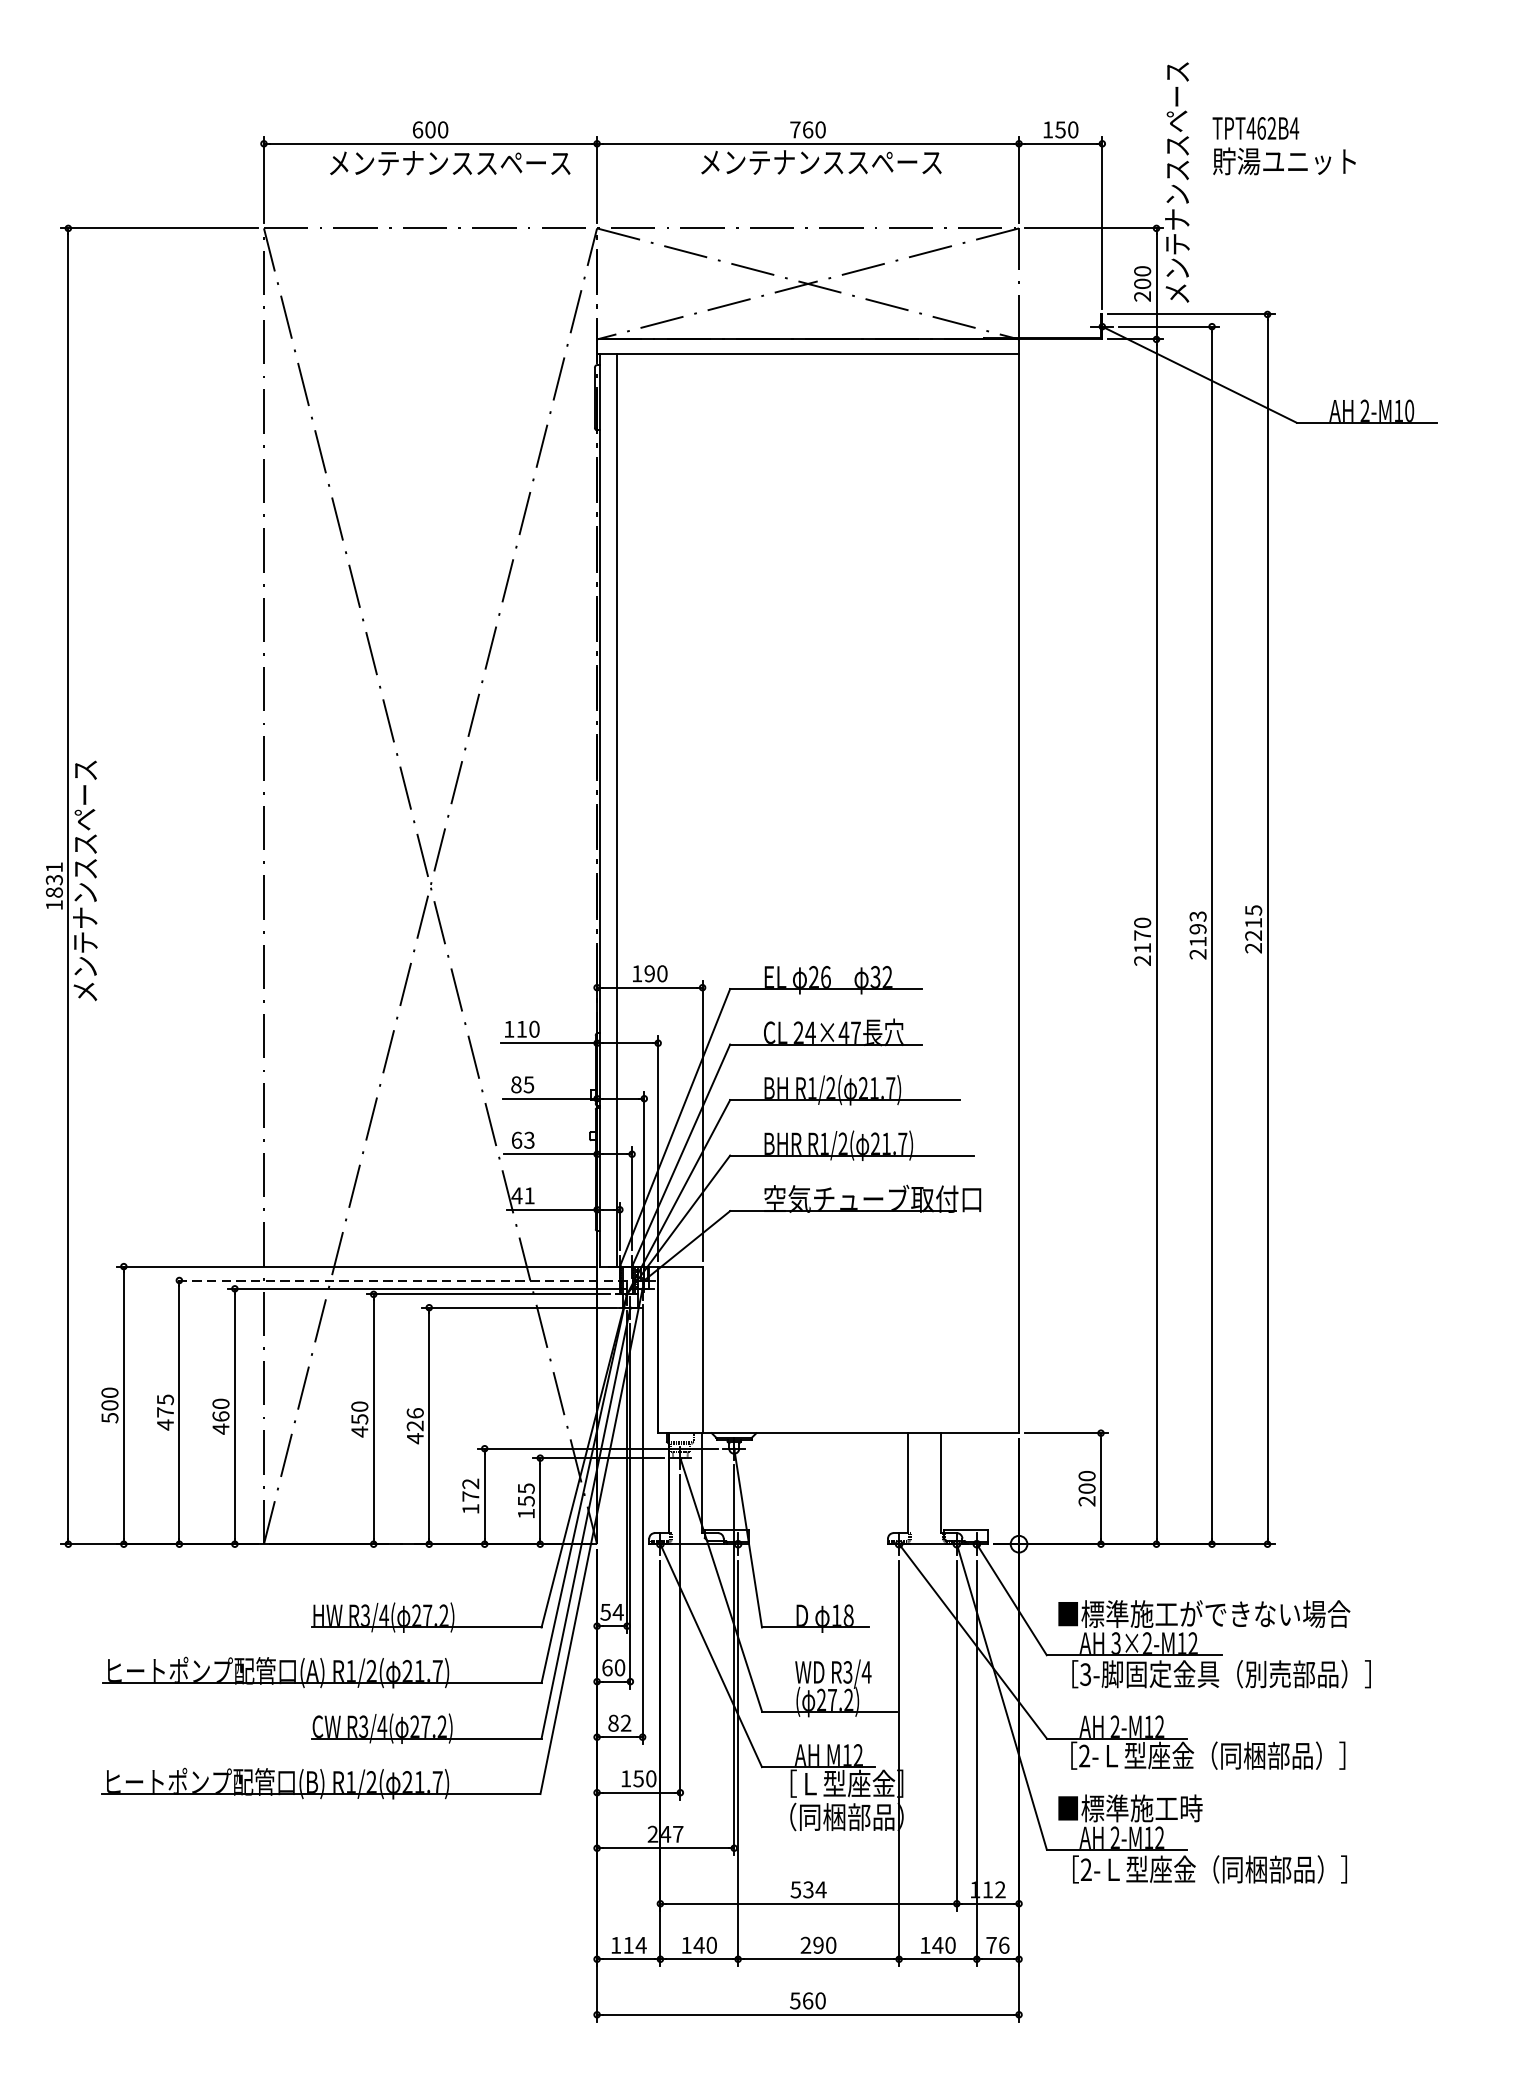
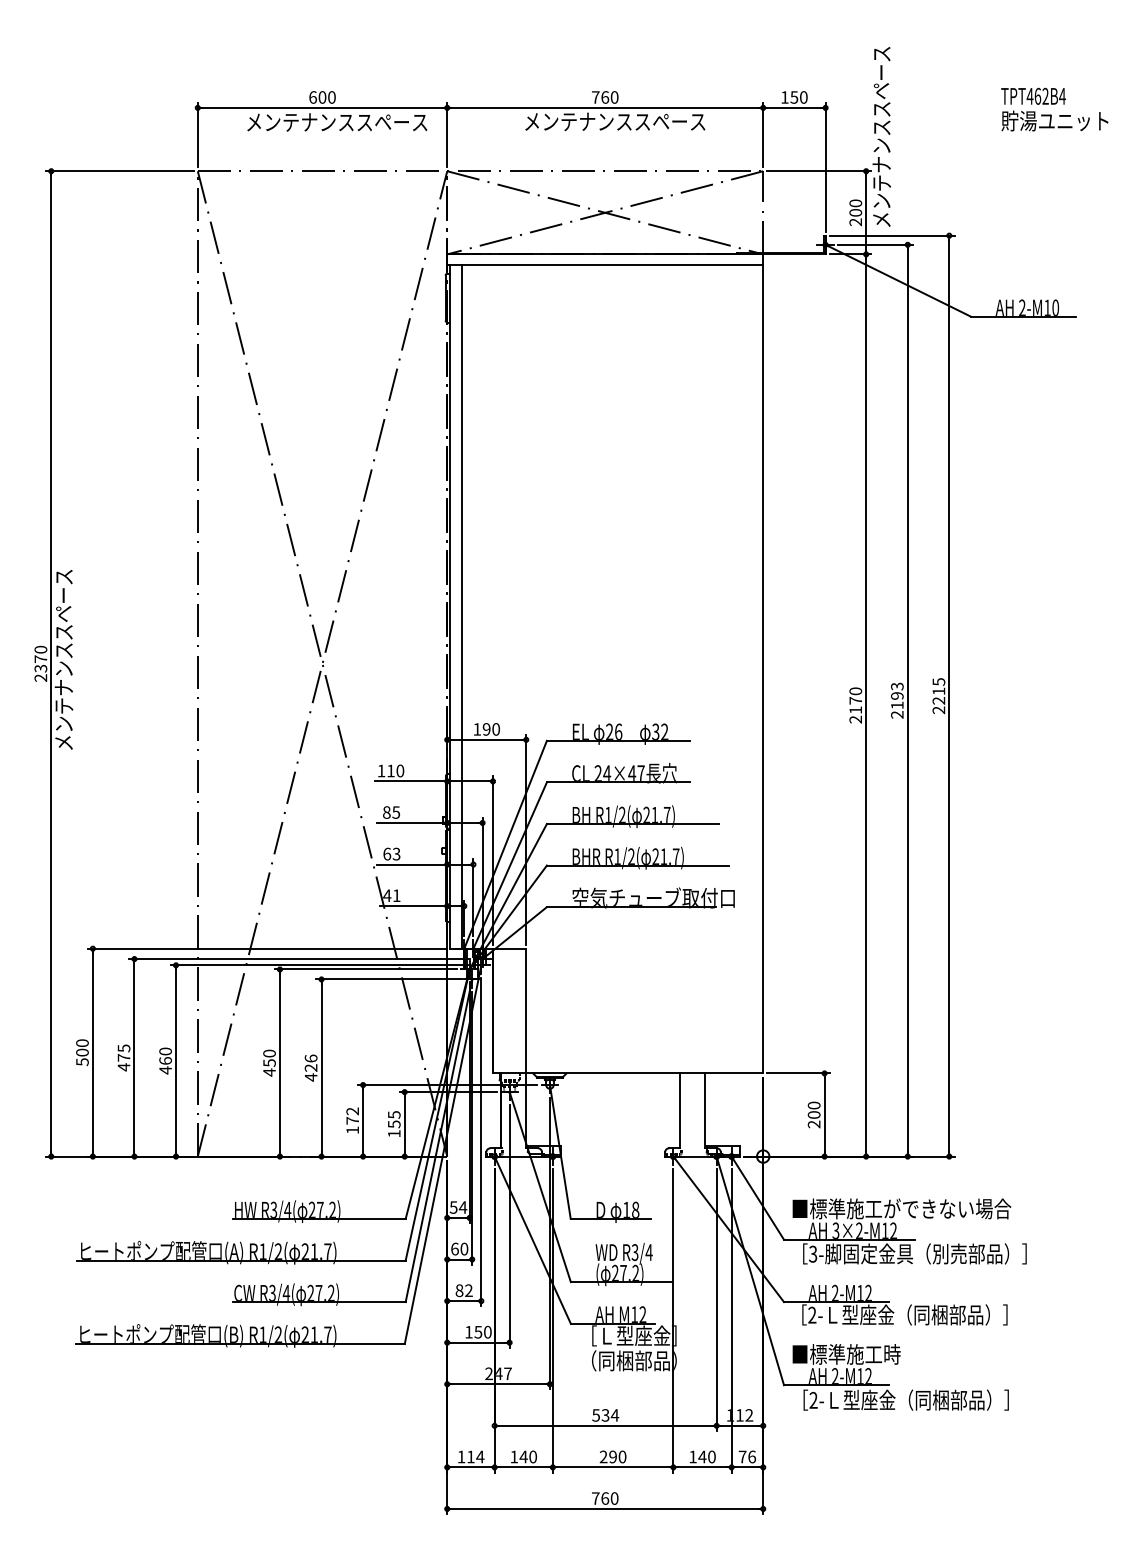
text: (1283, 145) -> (1054, 109), moved
text: (53, 885) -> (40, 663), 1831 -> 2370
line: (399, 1281) -> (299, 959), dashed -> solid
text: (795, 2000) -> (595, 1498), 560 -> 760

